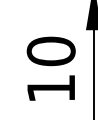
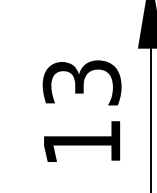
text: (50, 51) -> (80, 82), 10 -> 13

